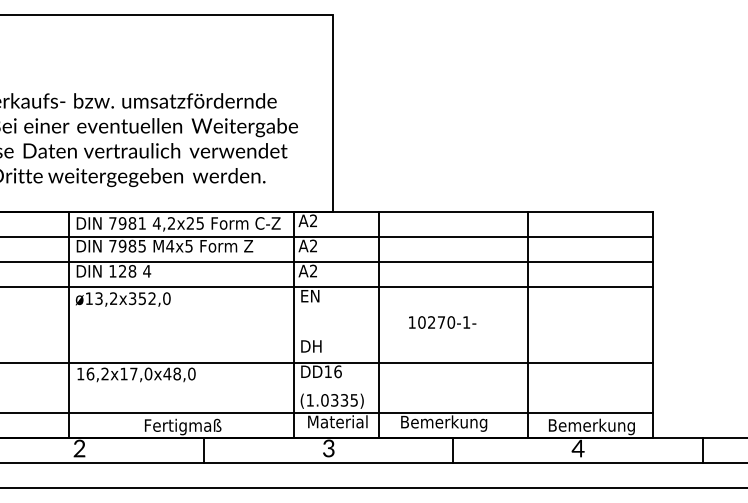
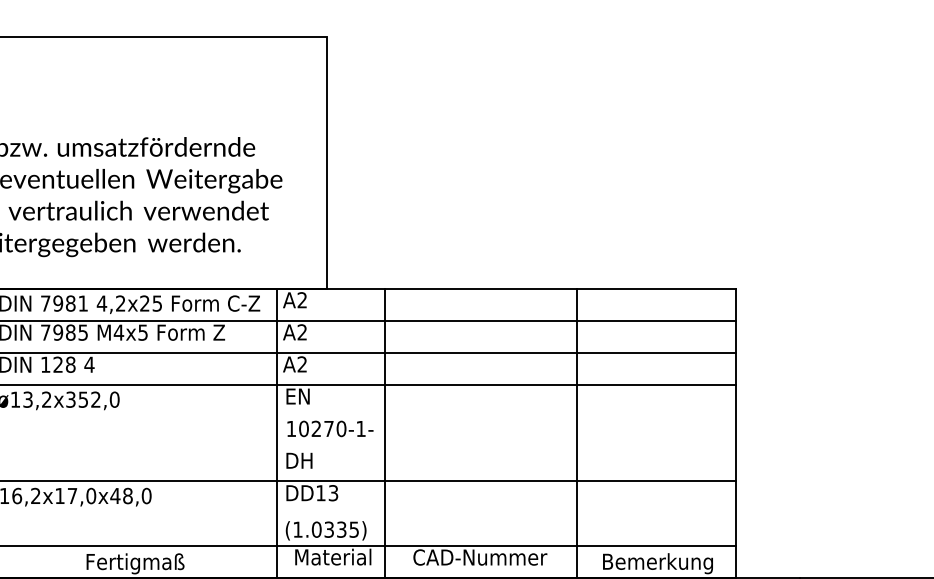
text: (442, 322) -> (330, 428), moved
text: (337, 371) -> (332, 492), DD16 -> DD13
text: (452, 423) -> (479, 559), Bemerkung -> CAD-Nummer

